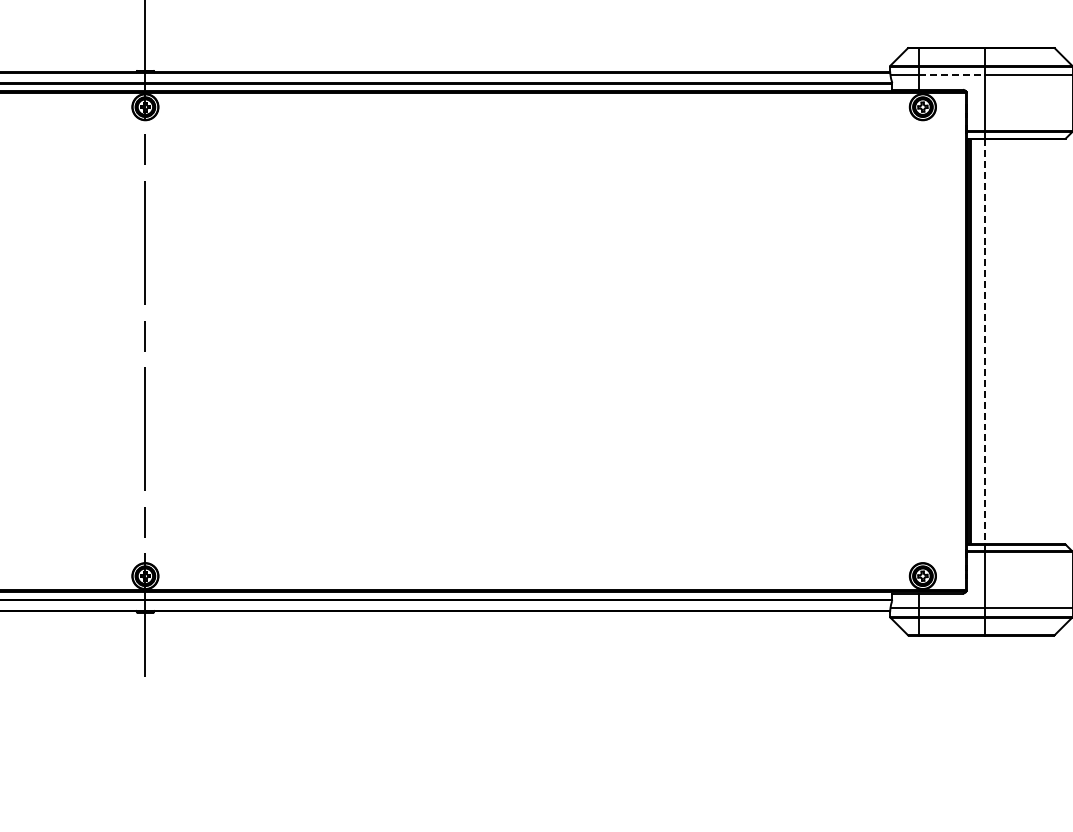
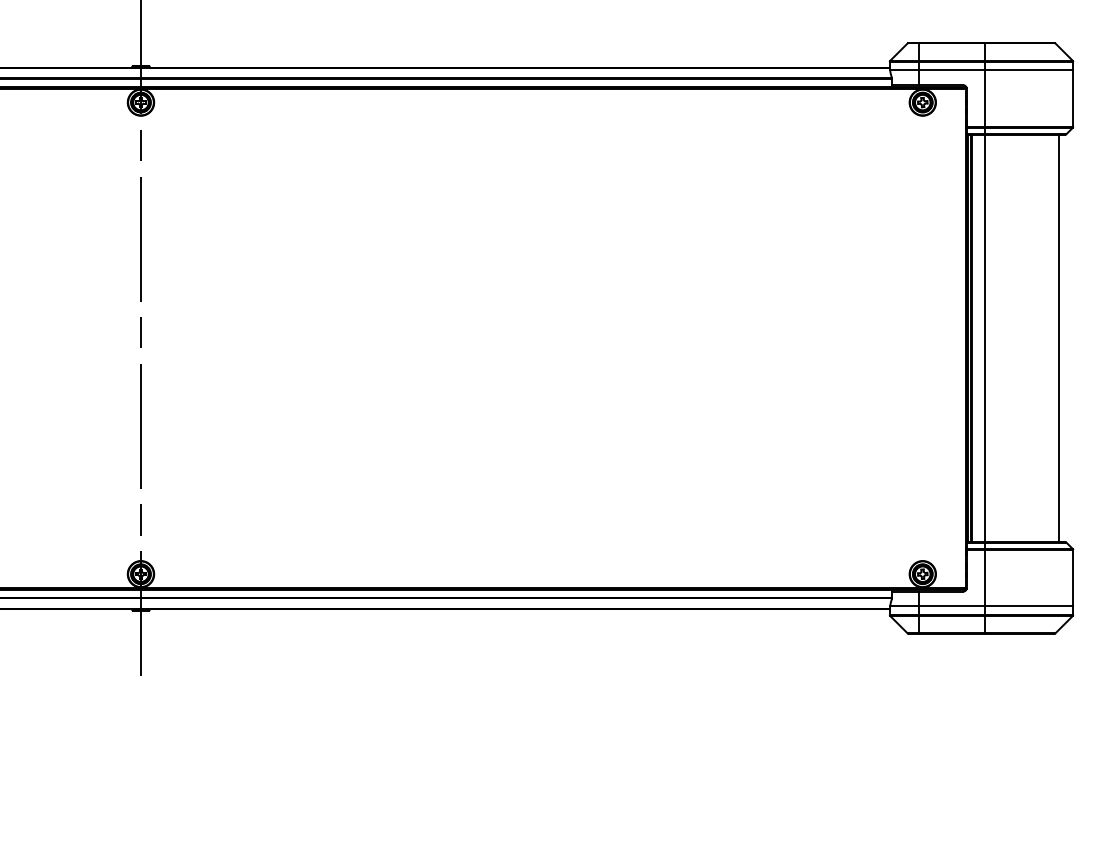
line: (952, 75) -> (952, 70), dashed -> solid
line: (985, 341) -> (985, 338), dashed -> solid
line: (1057, 341) -> (1058, 338), added

